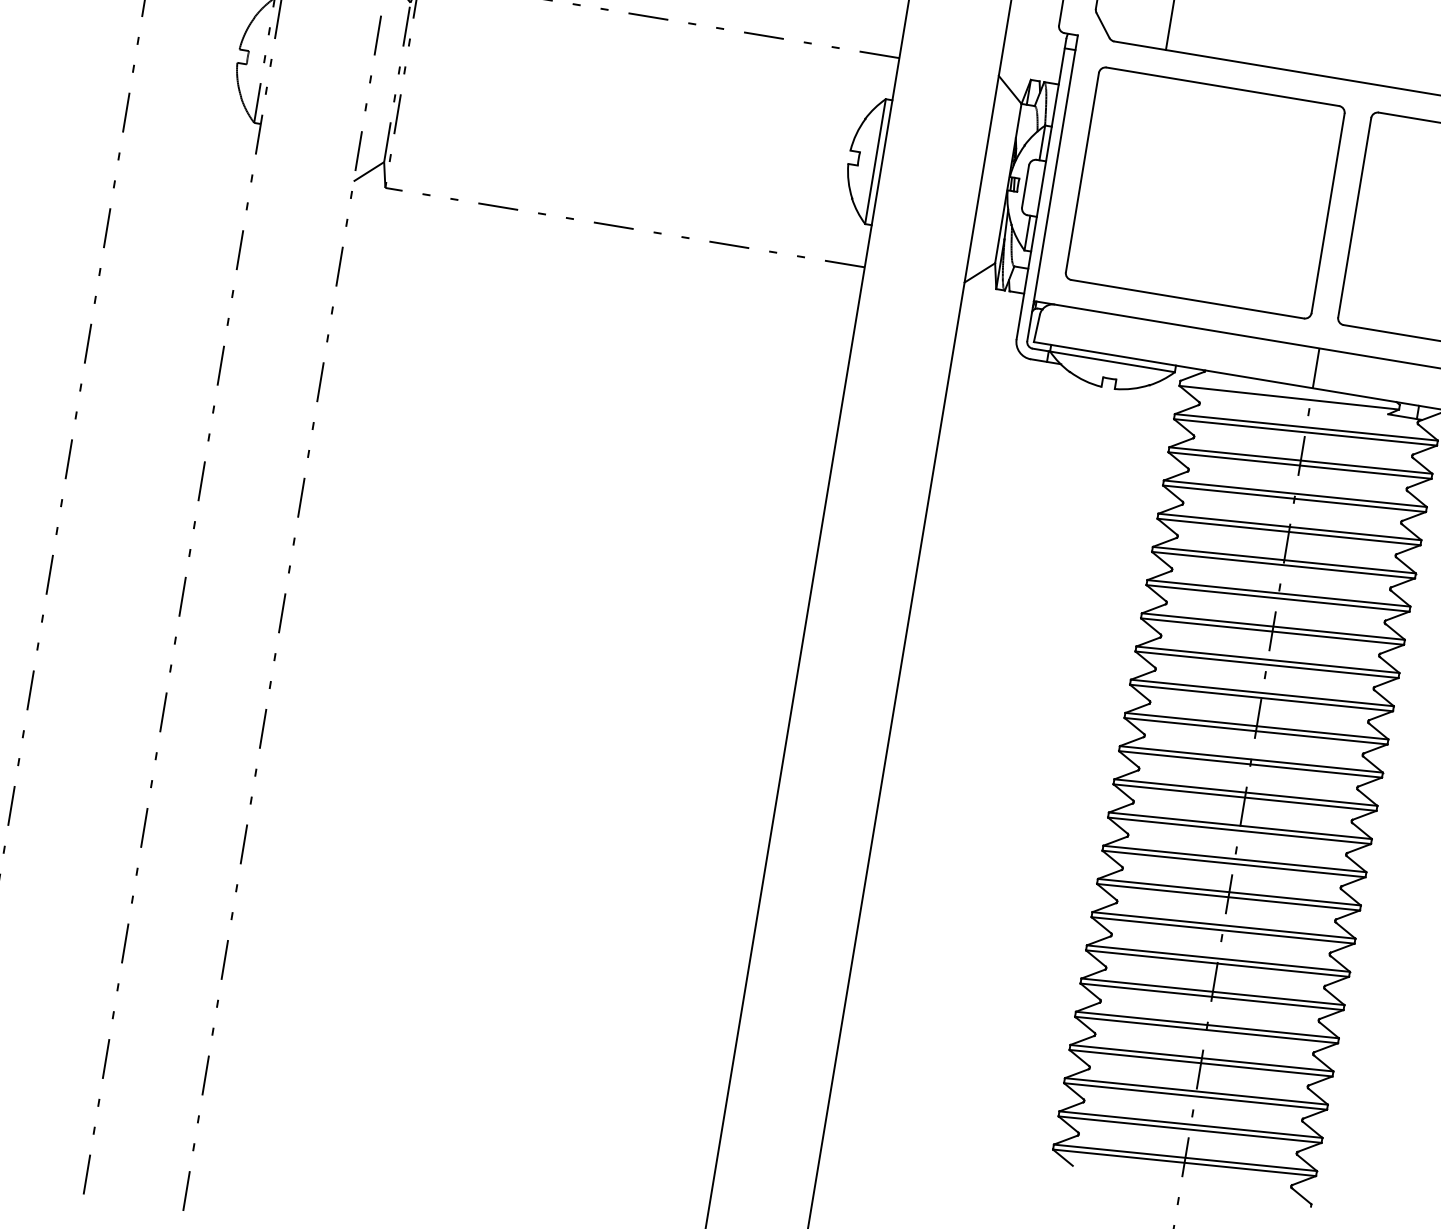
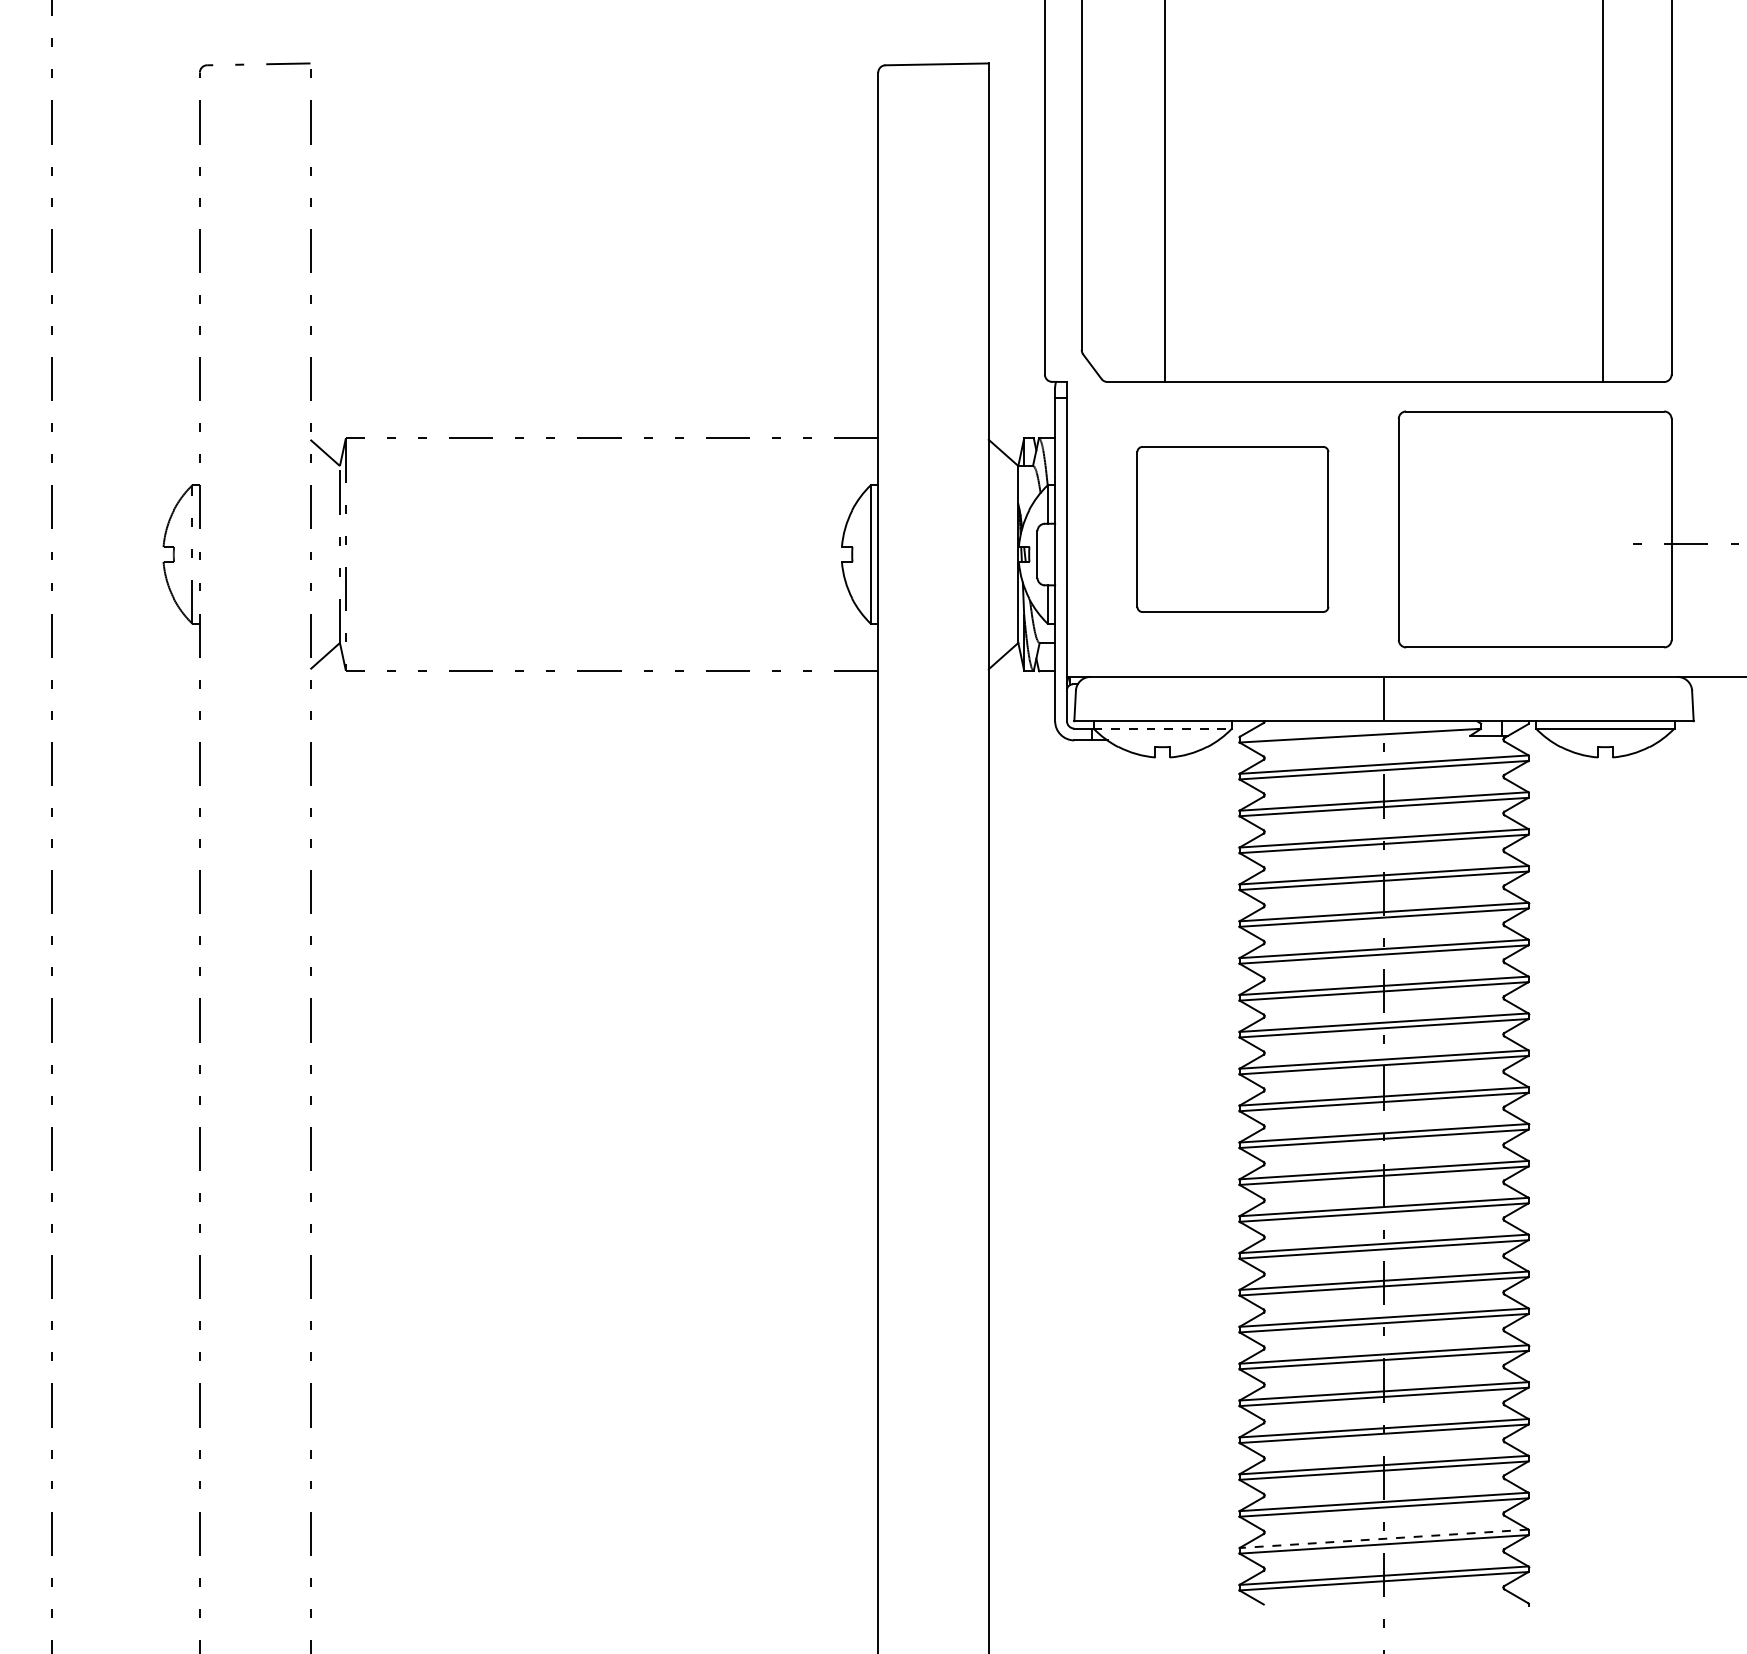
part: (1204, 192) -> (1232, 529), size x0.7
line: (1113, 361) -> (1163, 728), solid -> dashed
line: (1191, 1124) -> (1384, 1538), solid -> dashed

